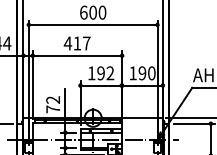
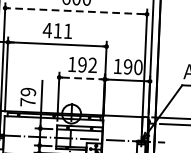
line: (93, 24) -> (76, 10), solid -> dashed
text: (86, 43) -> (67, 31), 417 -> 411
line: (101, 85) -> (82, 78), solid -> dashed
text: (53, 99) -> (28, 91), 72 -> 79

